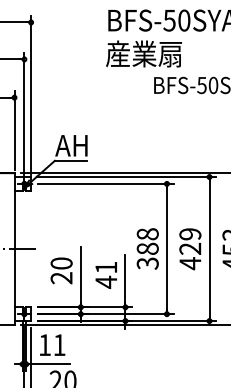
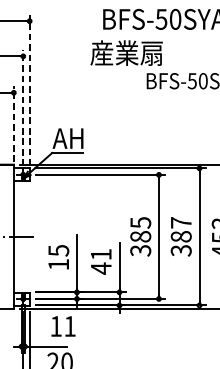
text: (143, 53) -> (126, 52), moved
line: (31, 94) -> (30, 89), solid -> dashed
line: (24, 113) -> (23, 107), solid -> dashed
line: (14, 130) -> (13, 124), solid -> dashed
text: (147, 234) -> (140, 223), 388 -> 385
text: (190, 249) -> (181, 237), 429 -> 387
text: (61, 270) -> (58, 257), 20 -> 15
text: (52, 344) -> (63, 325), moved

